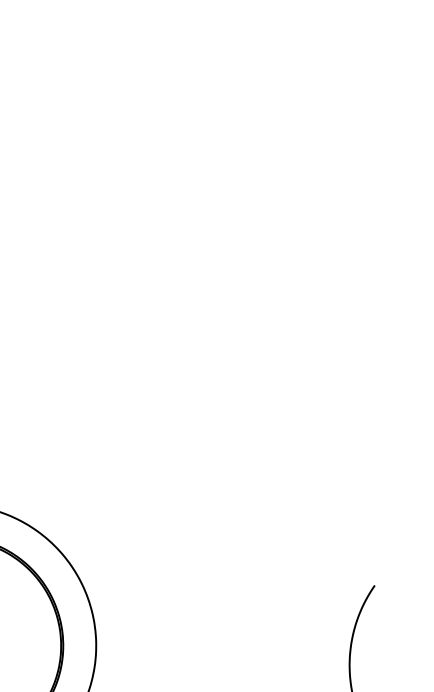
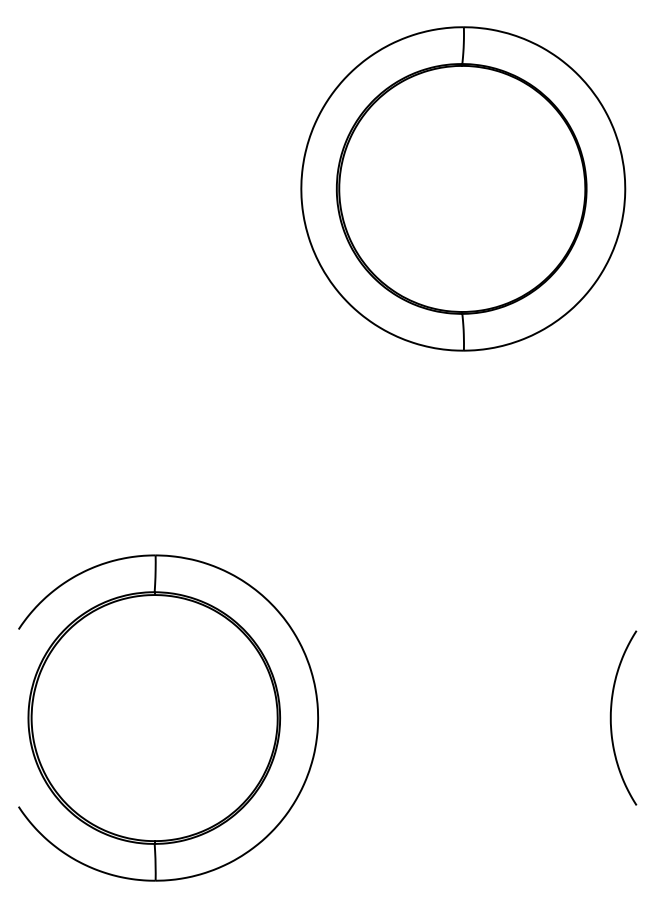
part: (238, 196) -> (463, 188), added

